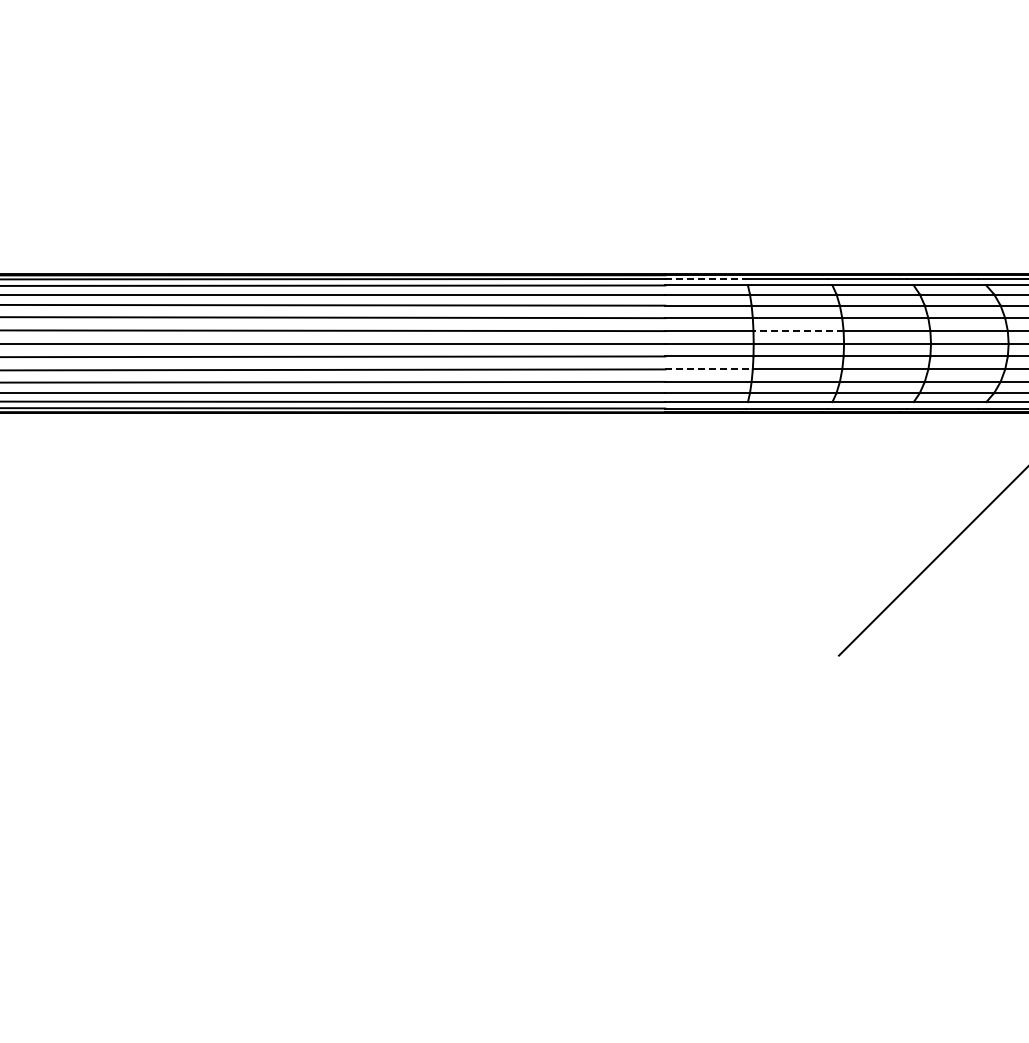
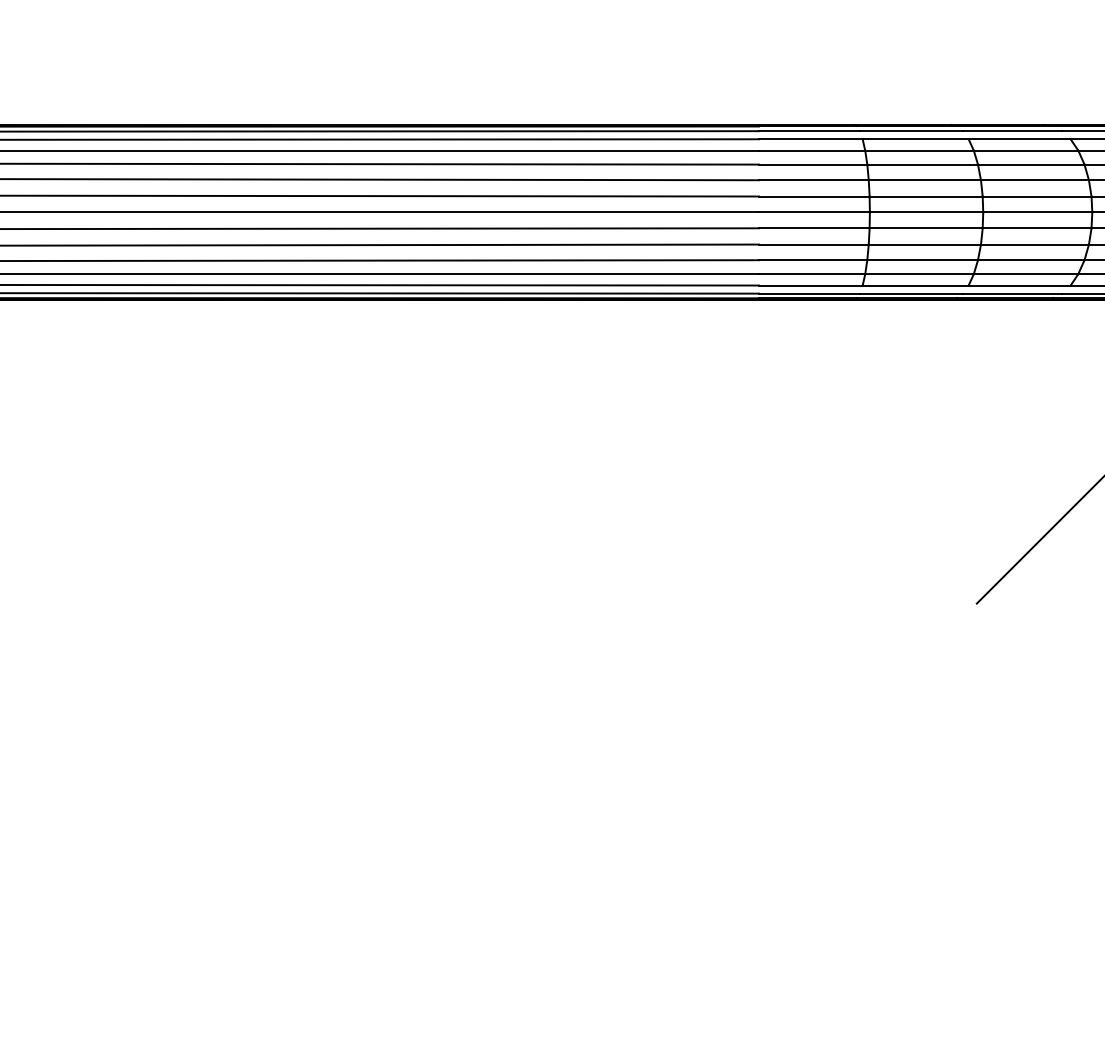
line: (706, 279) -> (810, 131), dashed -> solid
line: (798, 331) -> (926, 196), dashed -> solid
line: (709, 369) -> (814, 244), dashed -> solid

